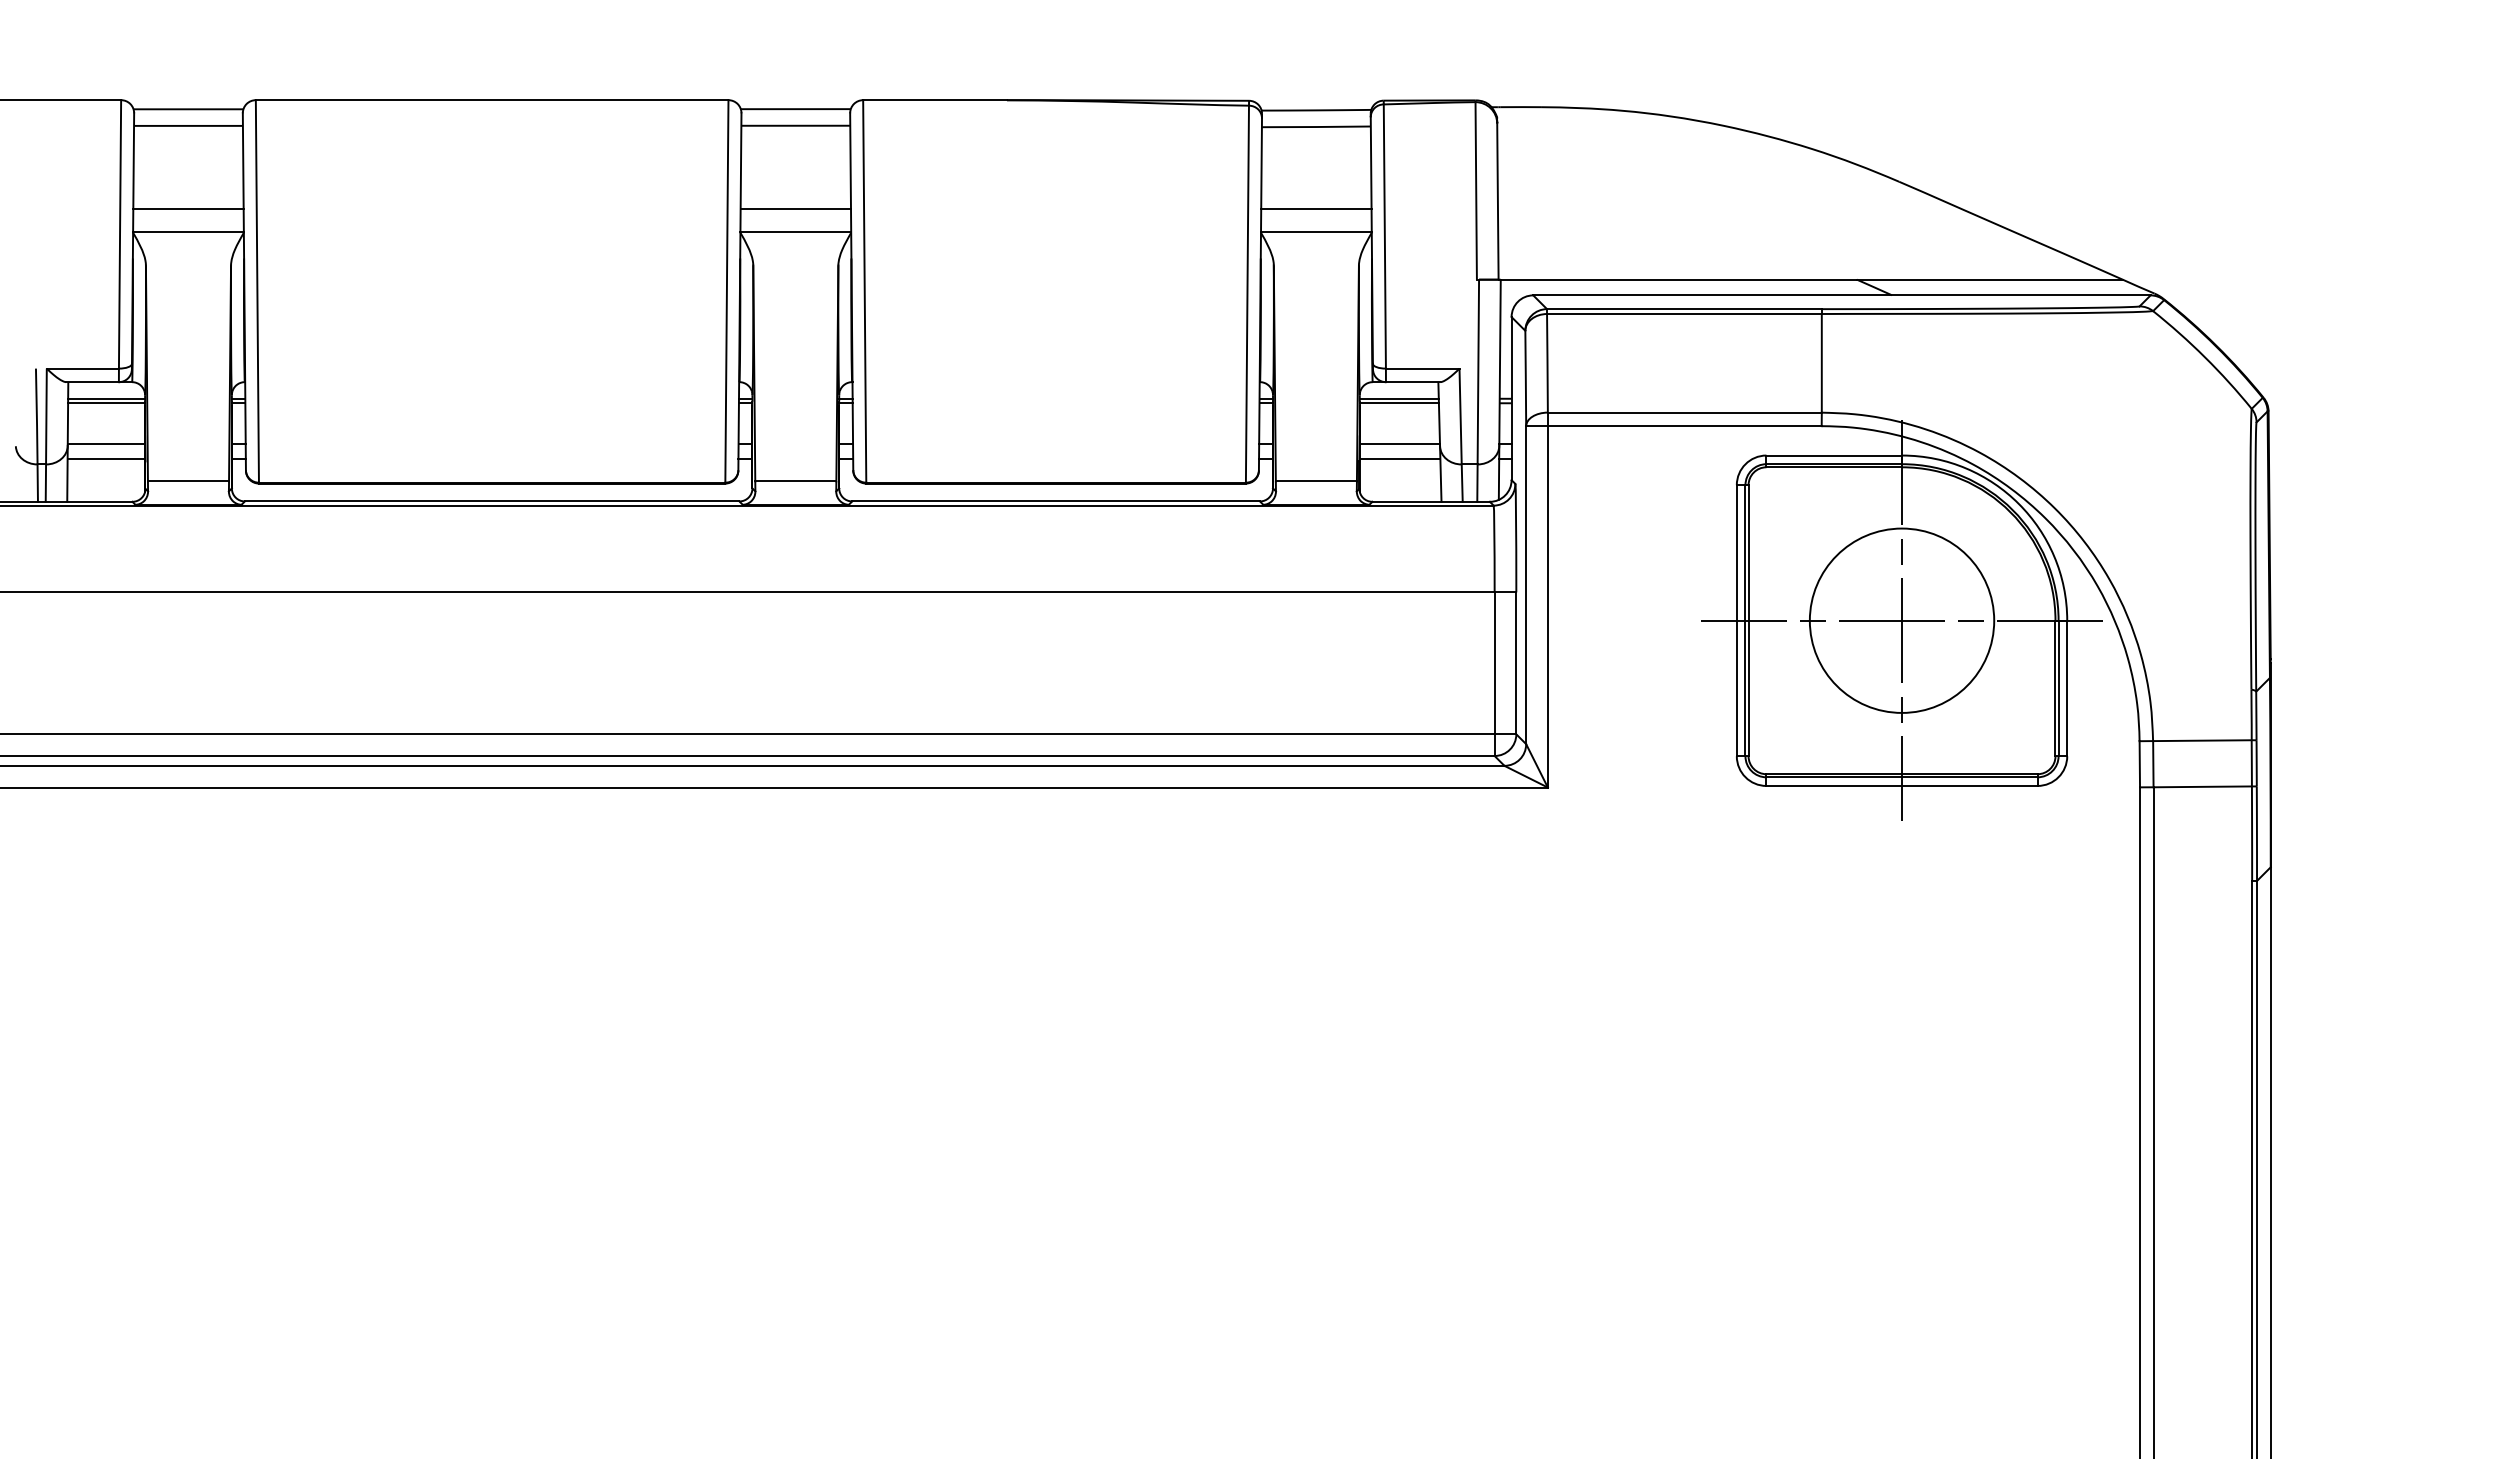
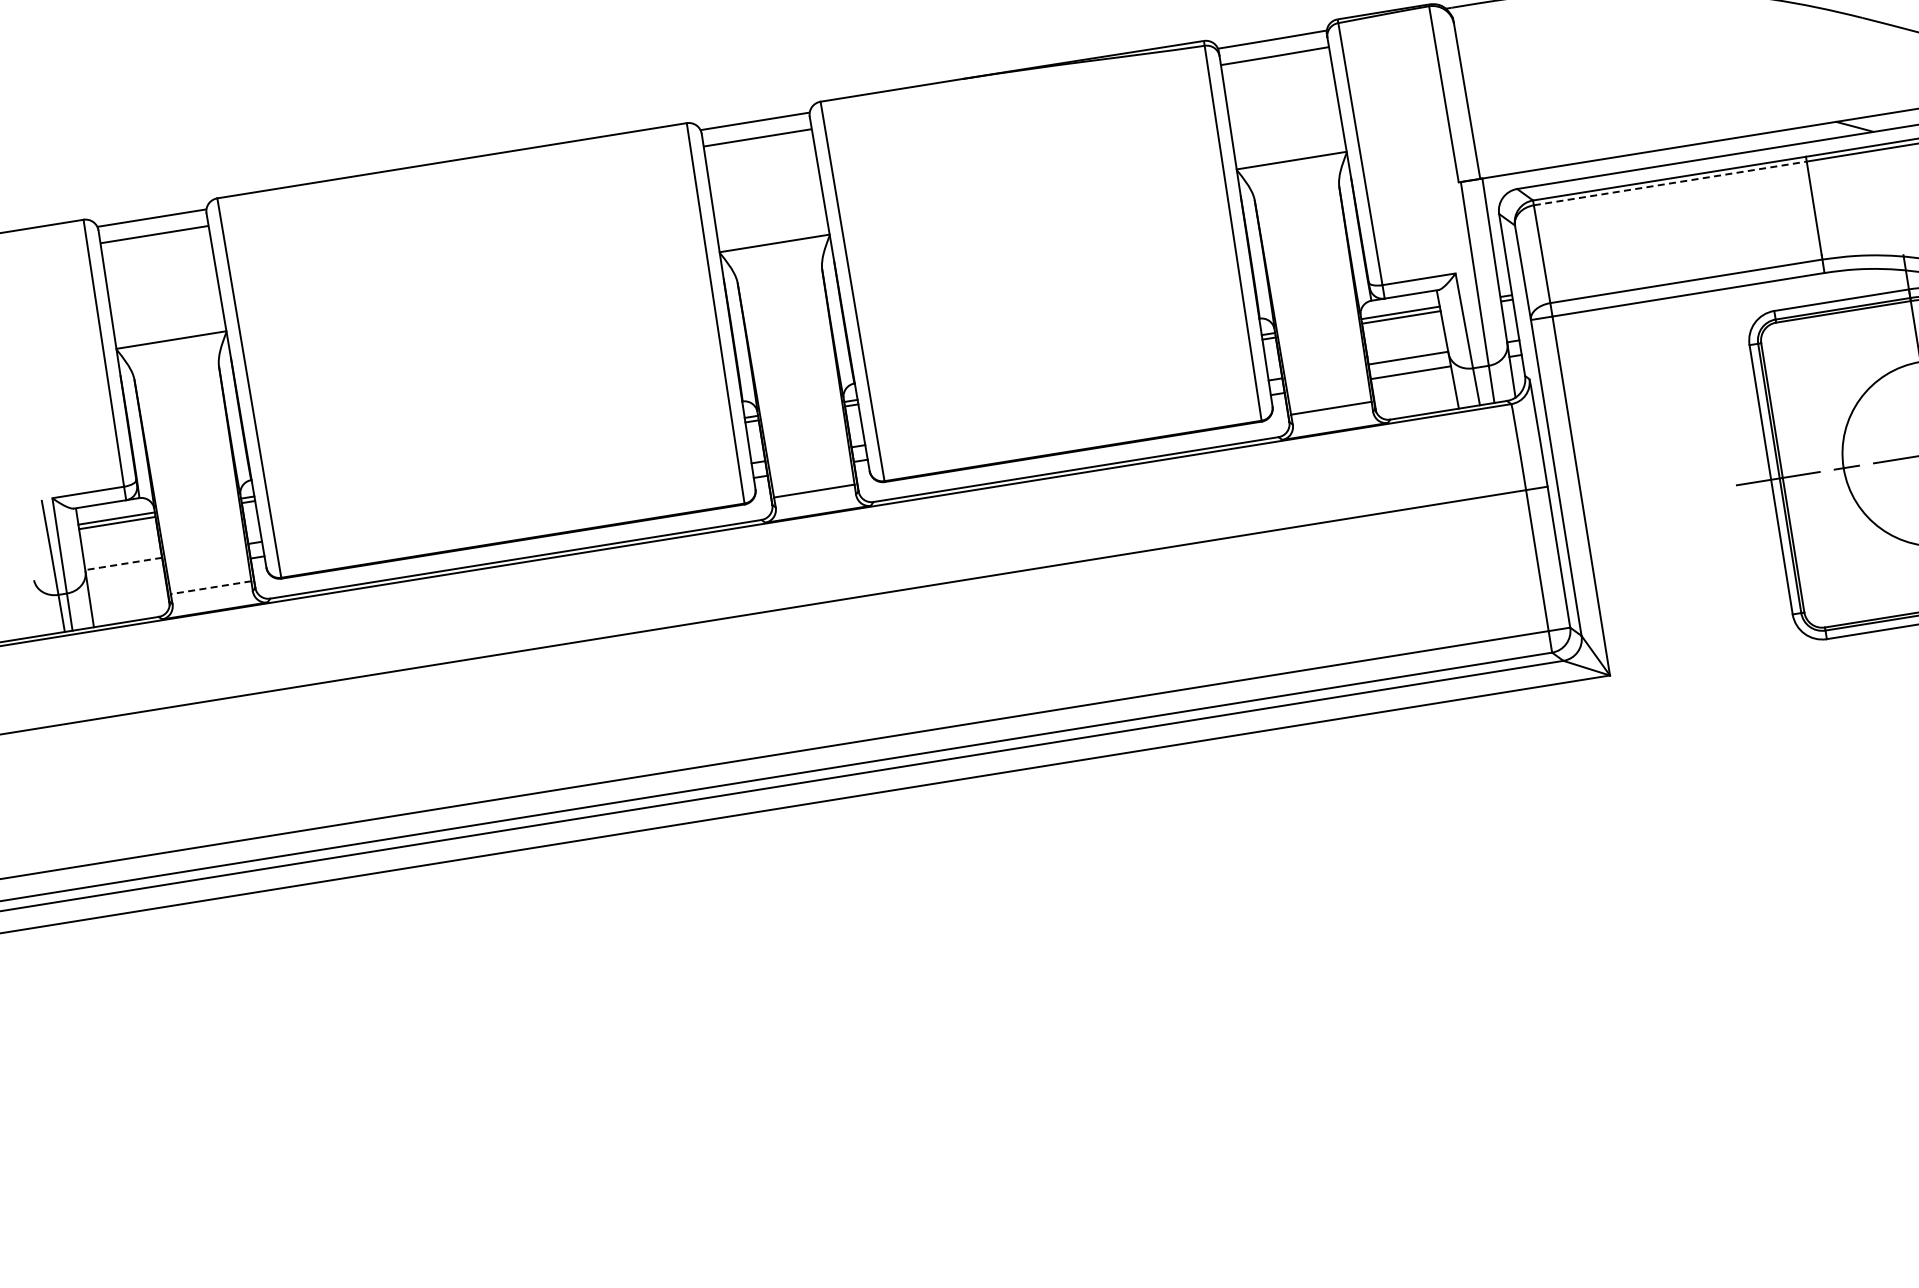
line: (188, 208) -> (167, 316), removed
line: (795, 208) -> (770, 220), removed
line: (1316, 208) -> (1288, 137), removed
line: (1684, 314) -> (1670, 183), solid -> dashed
line: (106, 444) -> (123, 564), solid -> dashed
line: (106, 459) -> (126, 579), removed
line: (188, 481) -> (211, 587), solid -> dashed

